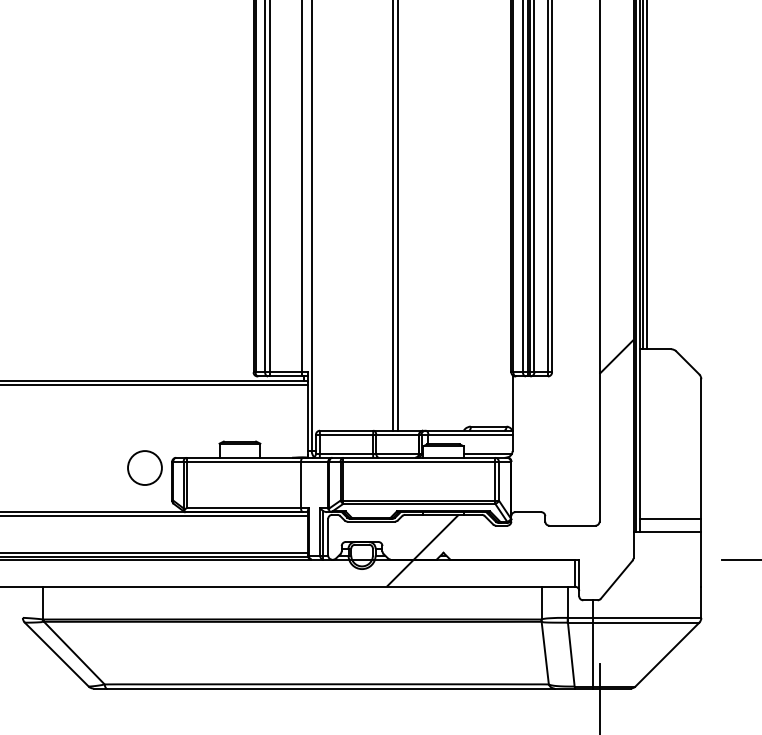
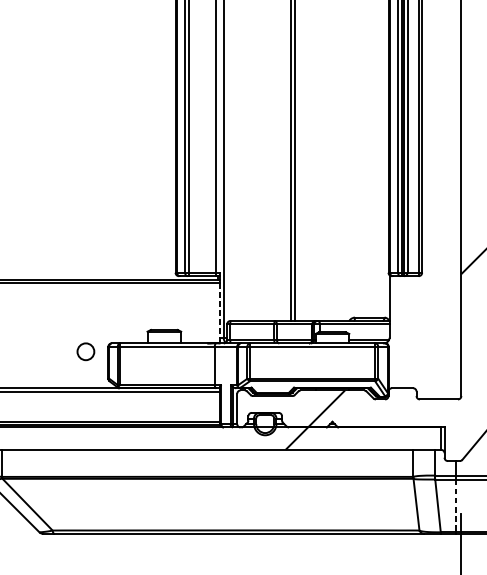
line: (307, 420) -> (220, 312), solid -> dashed
circle: (144, 467) -> (85, 351), size x0.6
line: (592, 654) -> (455, 505), solid -> dashed

